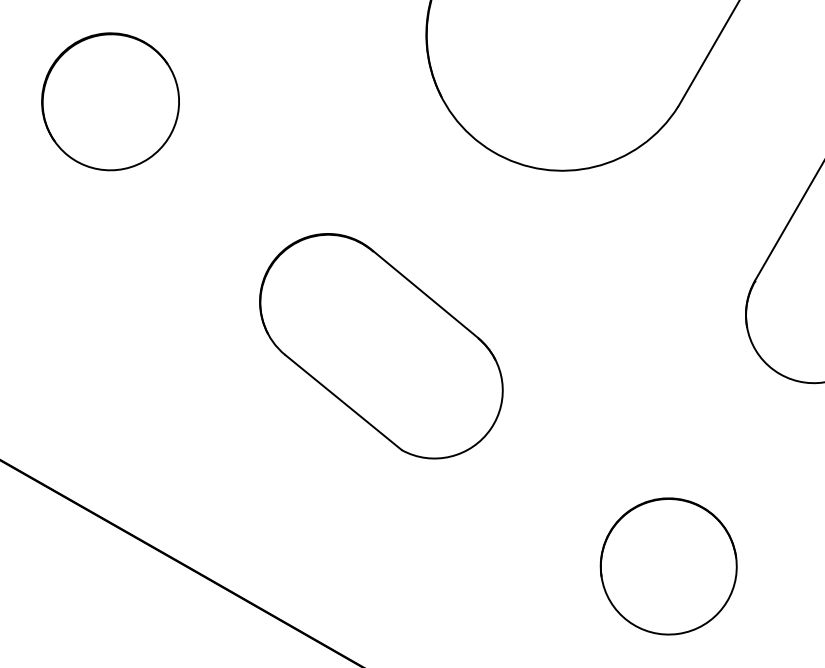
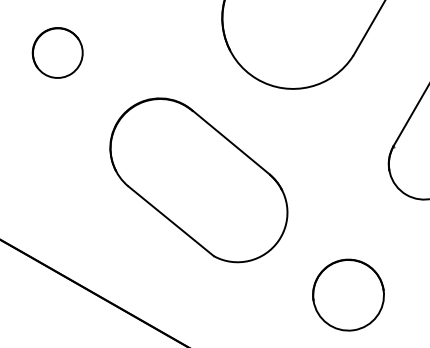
part: (110, 100) -> (57, 52), size x0.7
part: (380, 346) -> (198, 180), size x1.4

